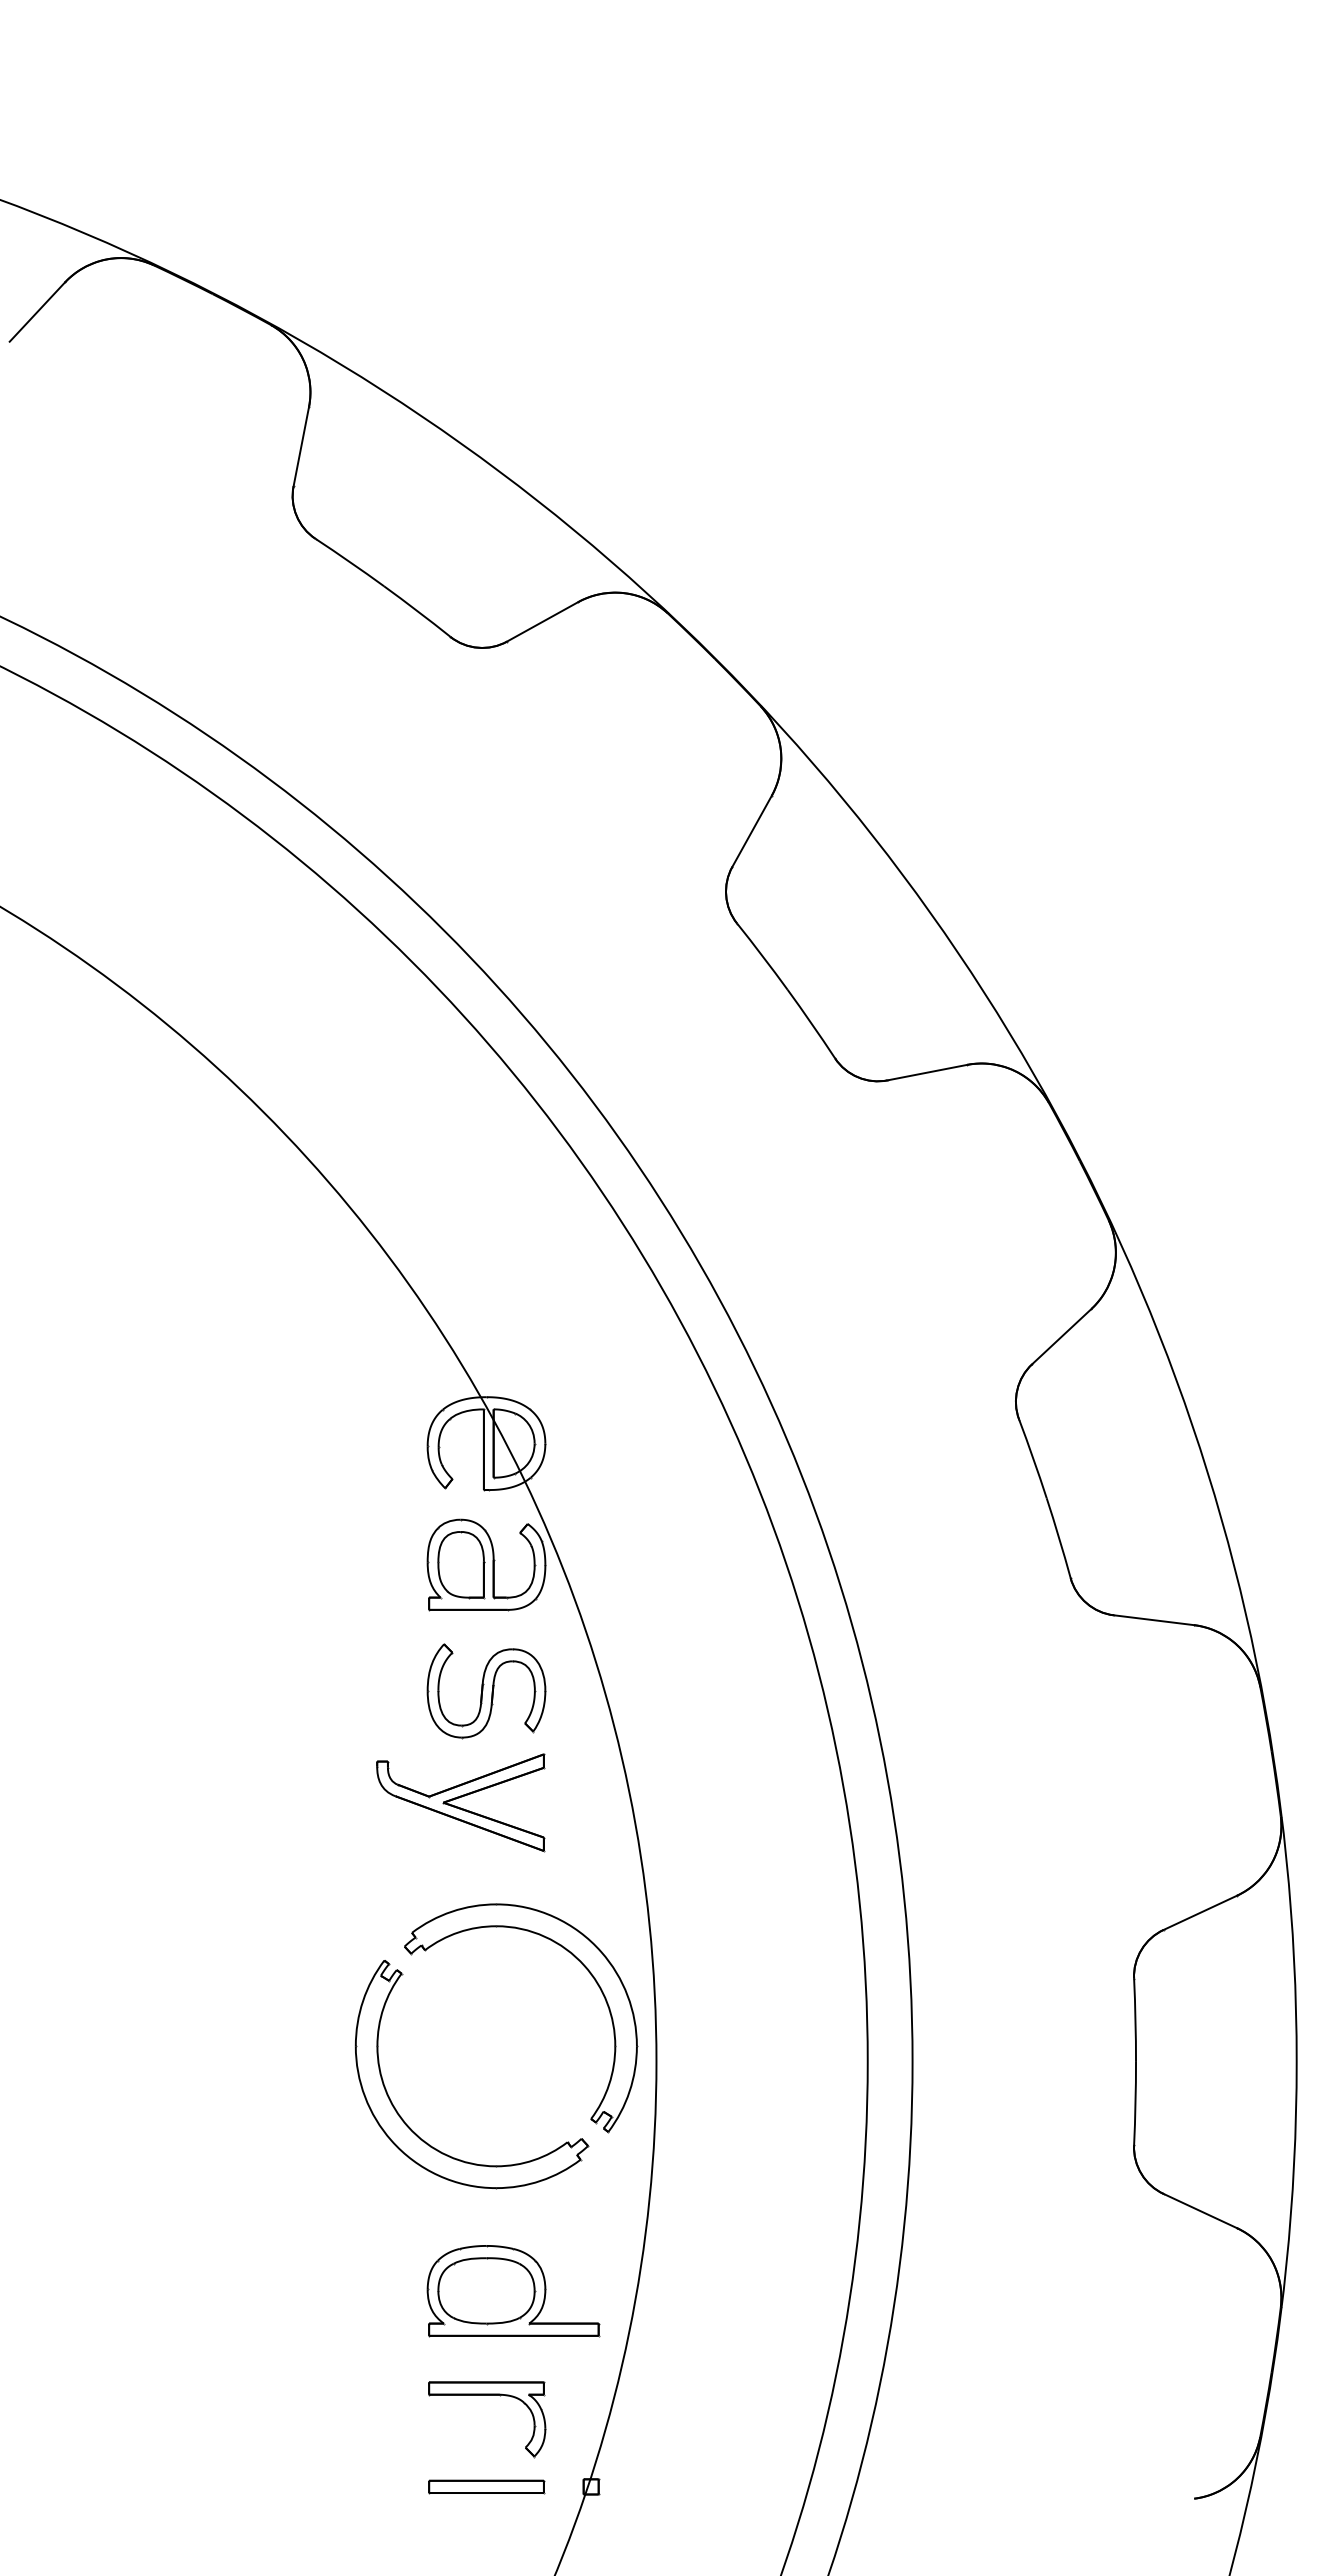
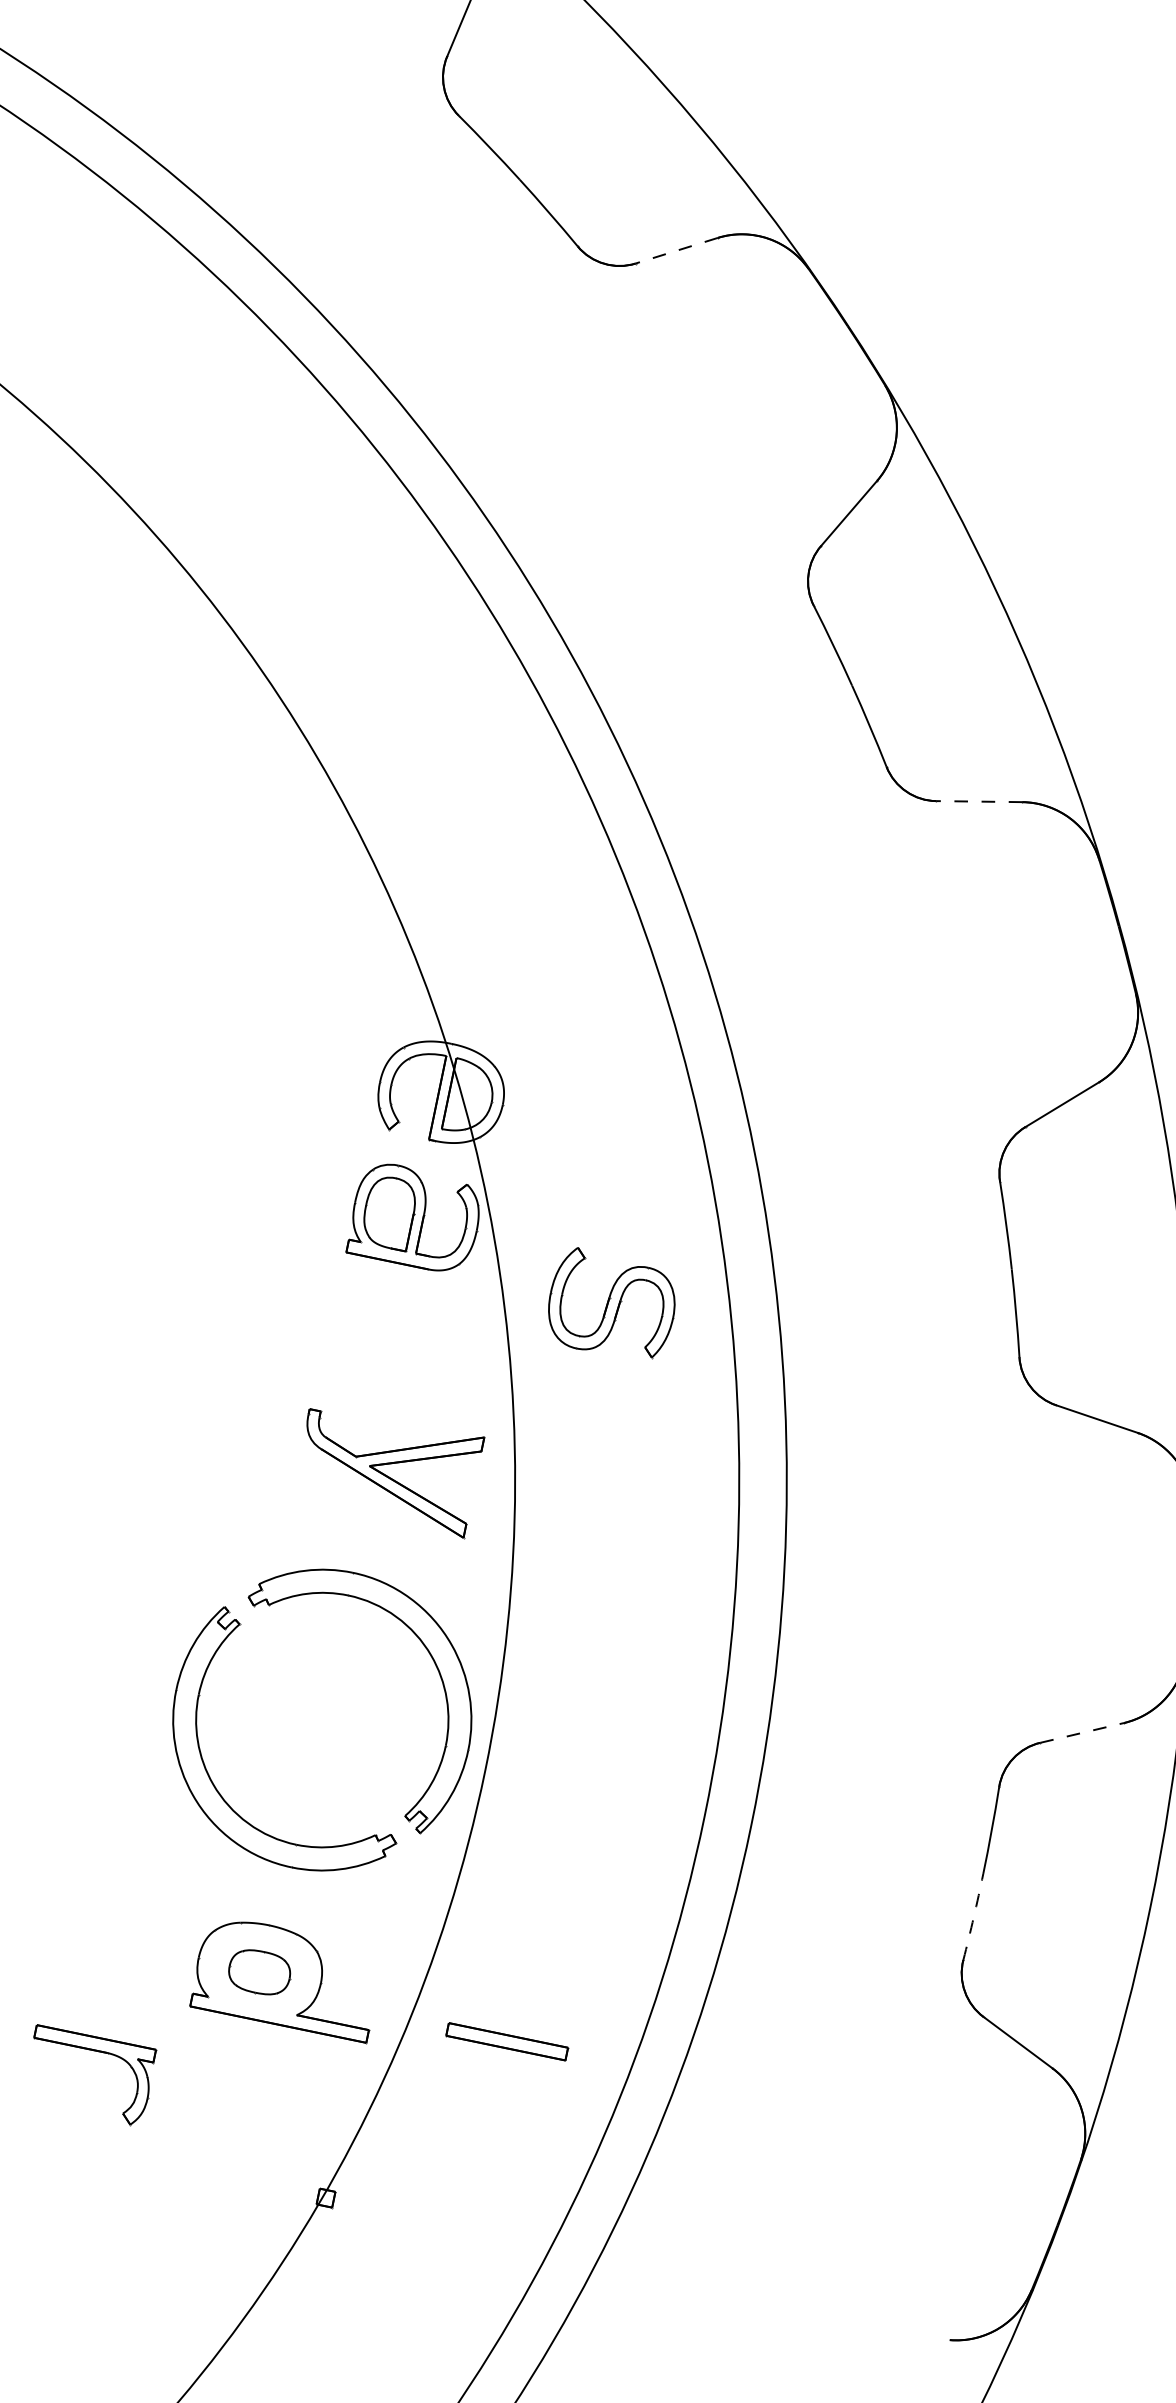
line: (542, 621) -> (676, 250), solid -> dashed
line: (927, 1072) -> (979, 801), solid -> dashed
part: (486, 1691) -> (611, 1305), moved
part: (460, 1802) -> (387, 1469), moved
line: (1200, 1912) -> (1082, 1732), solid -> dashed
arc: (1135, 2103) -> (973, 1917), solid -> dashed
part: (486, 2291) -> (259, 1972), size x0.6
part: (487, 2395) -> (94, 2051), moved
part: (486, 2486) -> (507, 2041), moved

